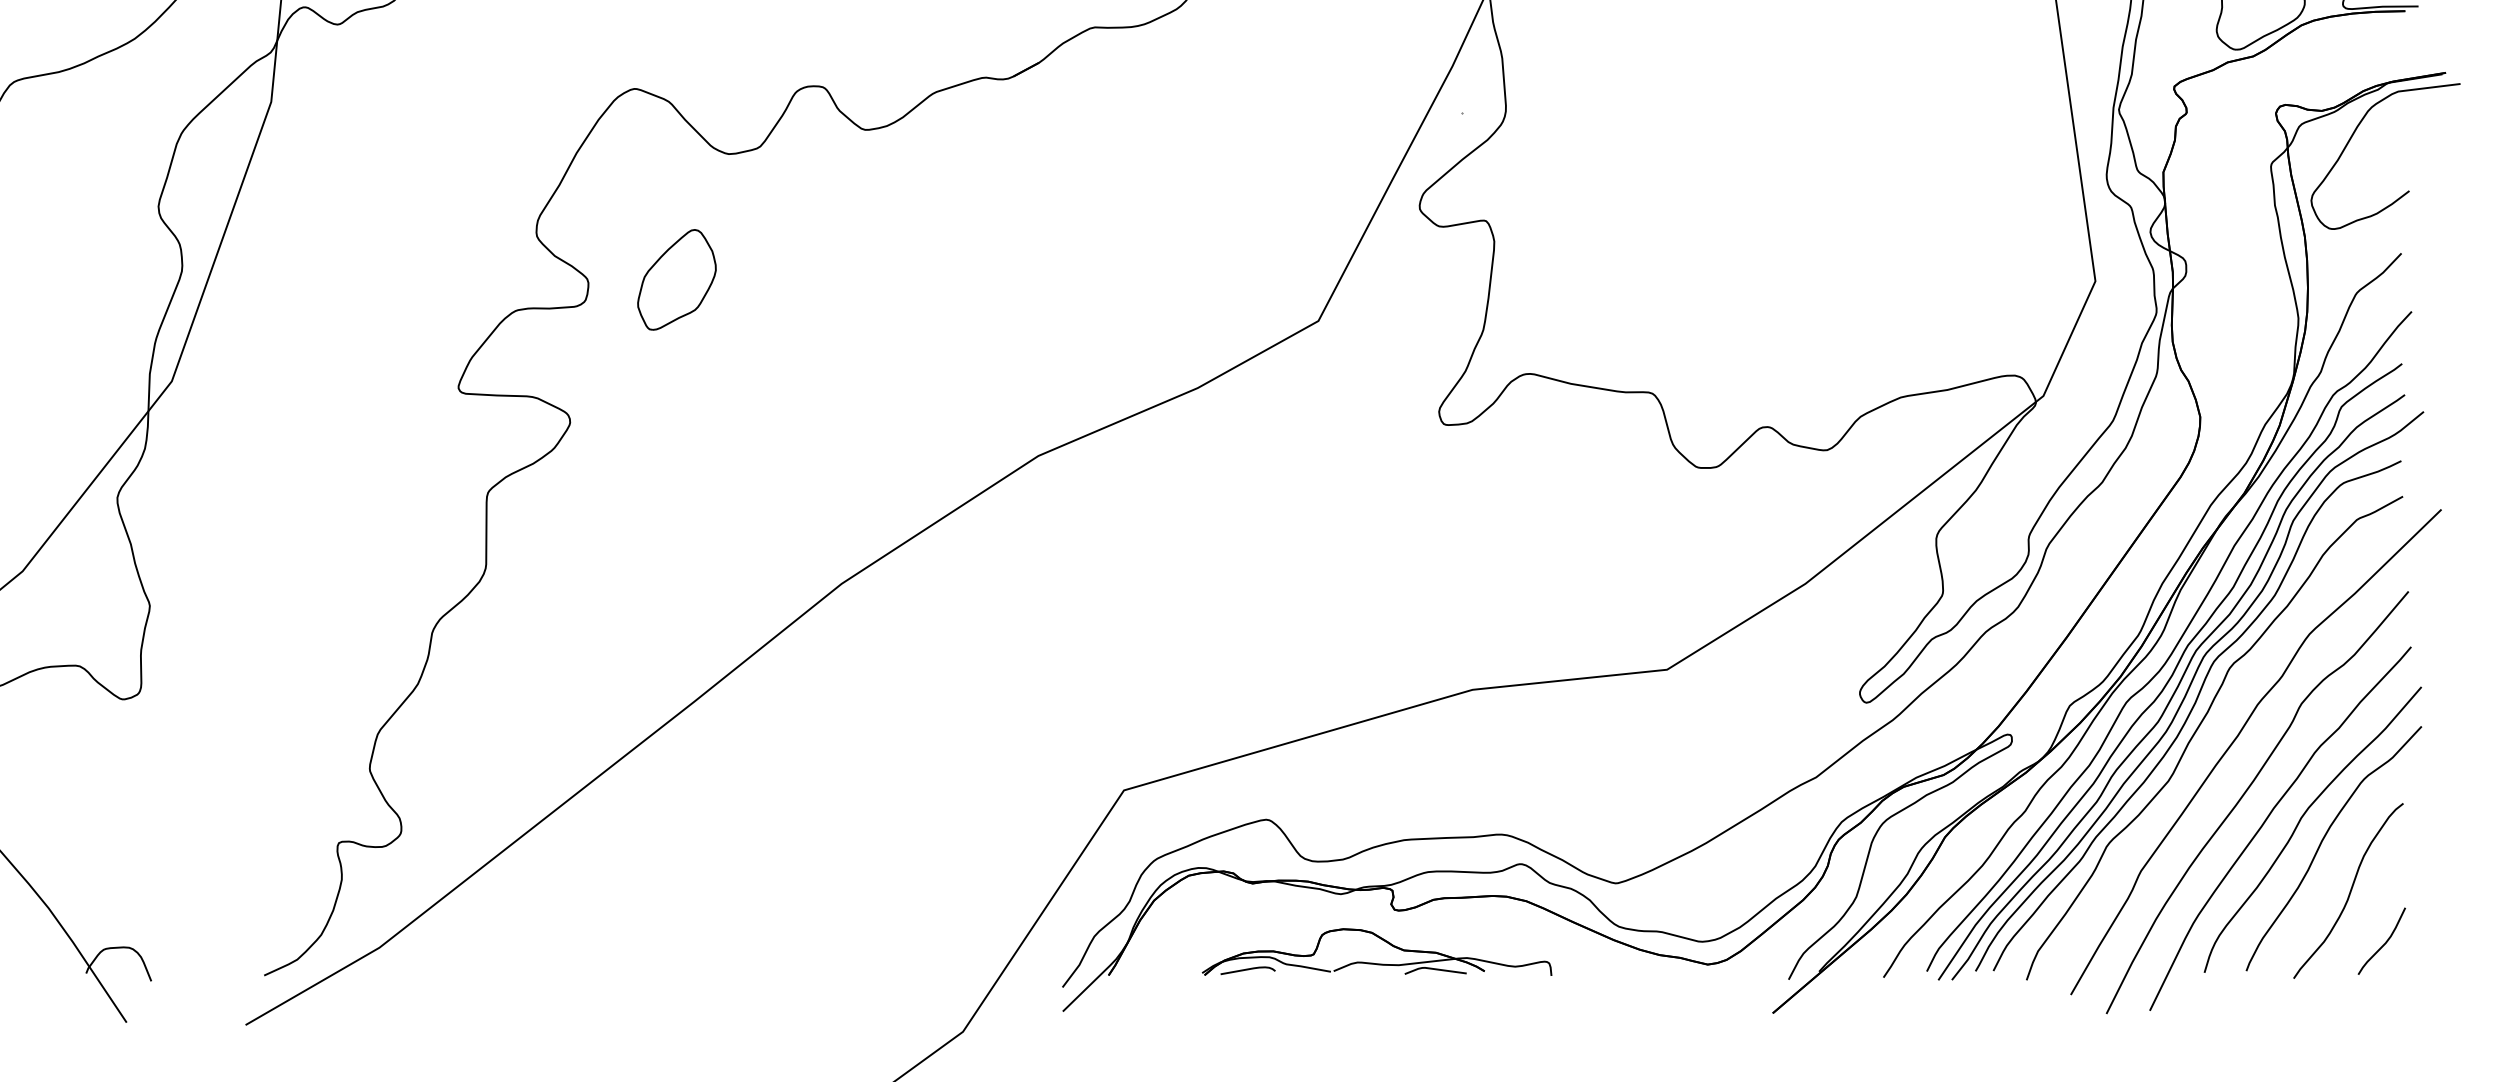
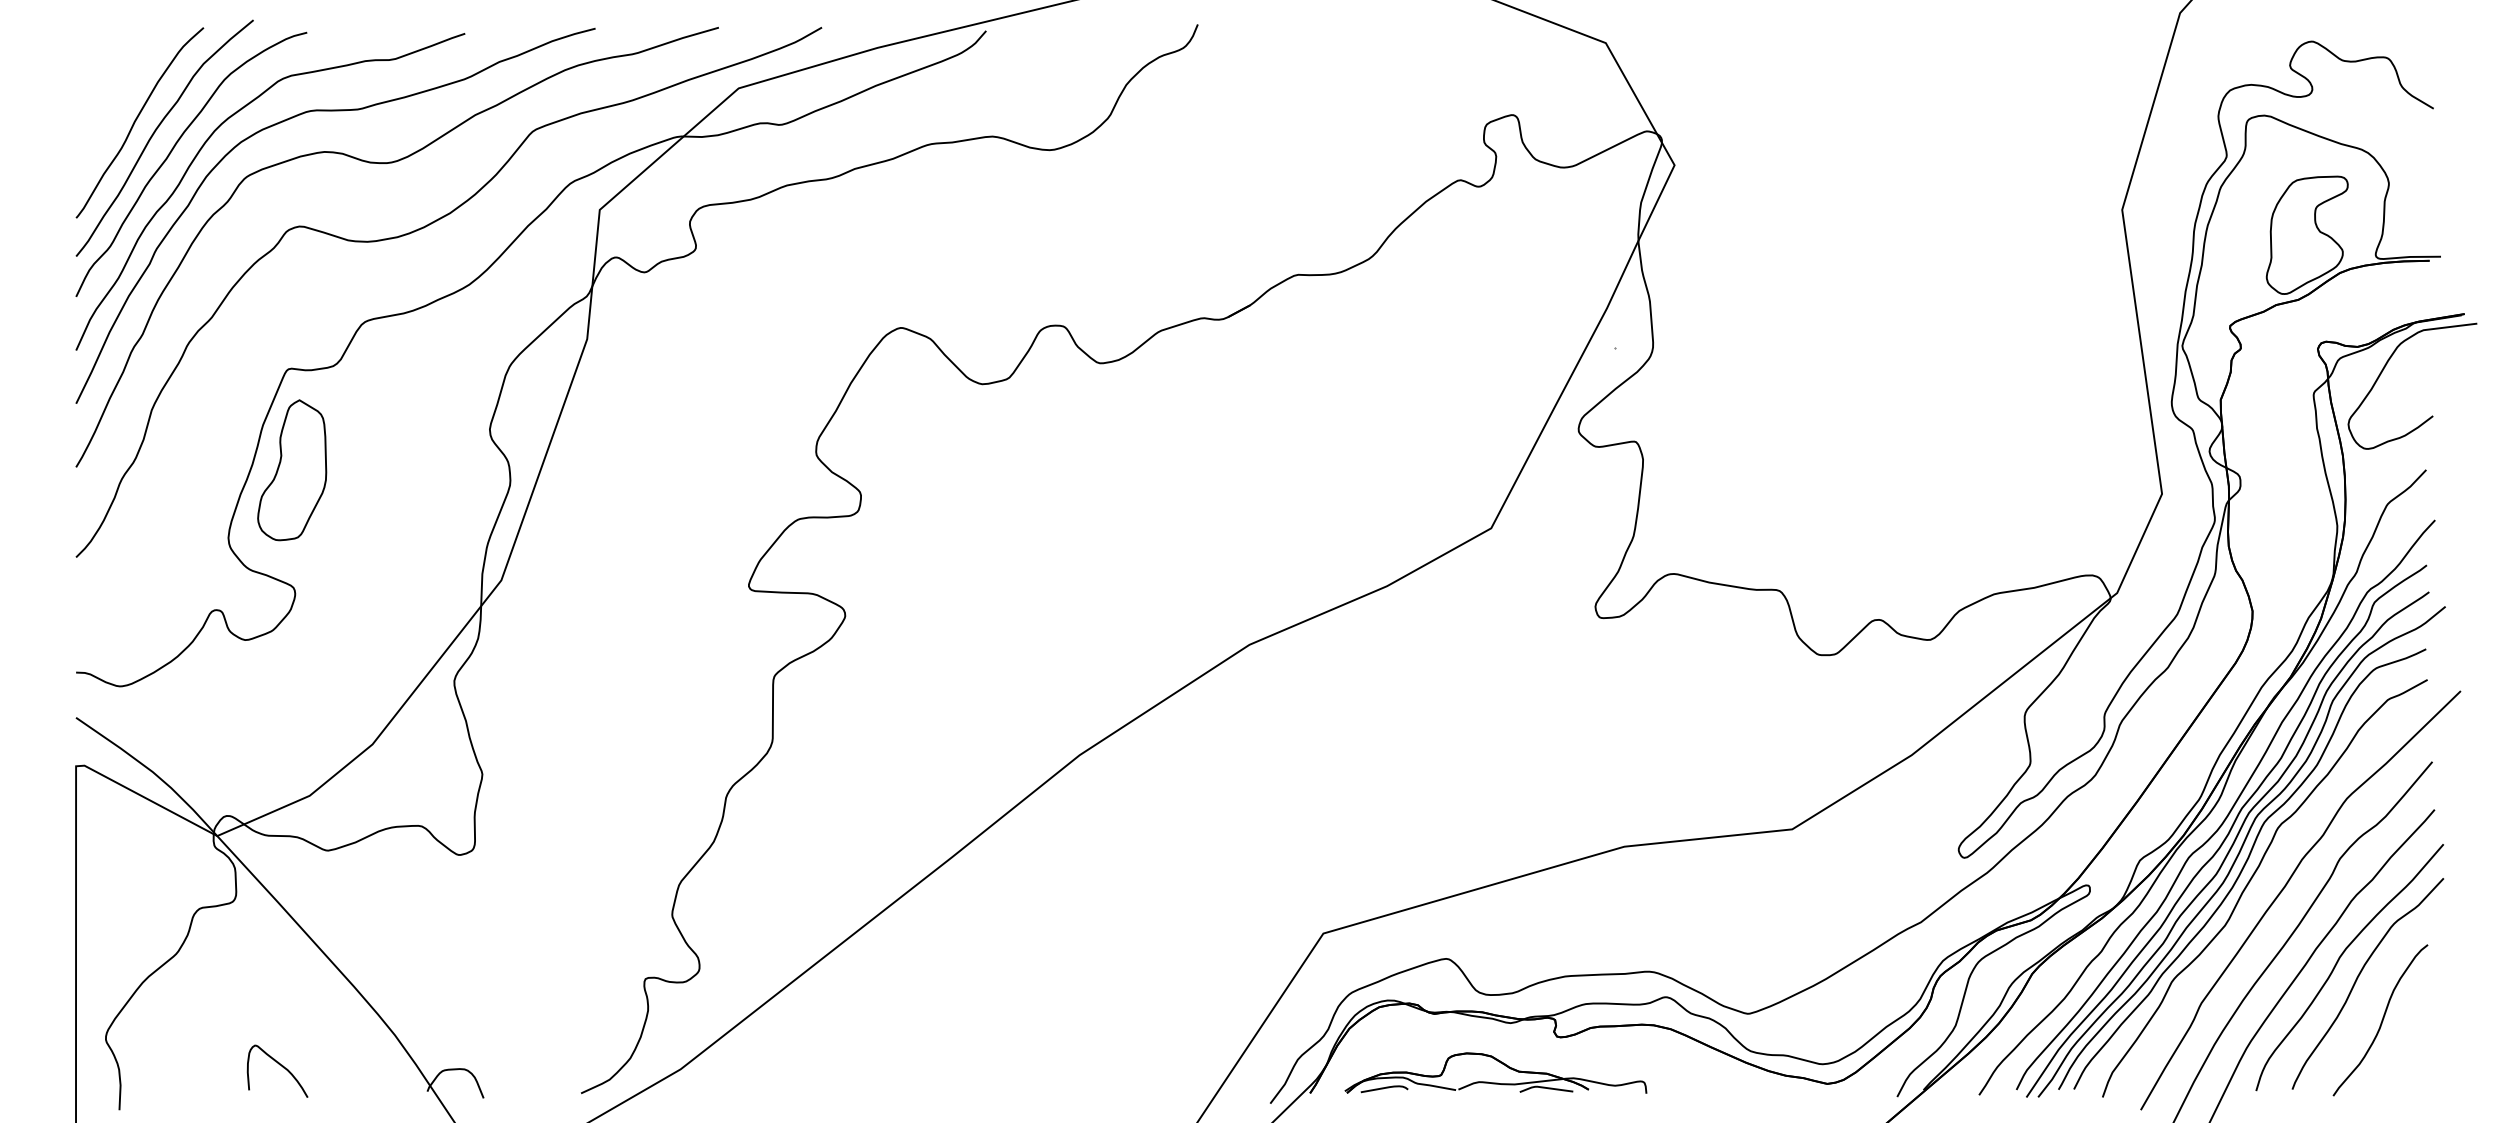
part: (677, 279) -> (937, 492), removed
curve: (2384, 943) -> (2411, 1065), removed
part: (1376, 962) -> (1495, 1082), moved

